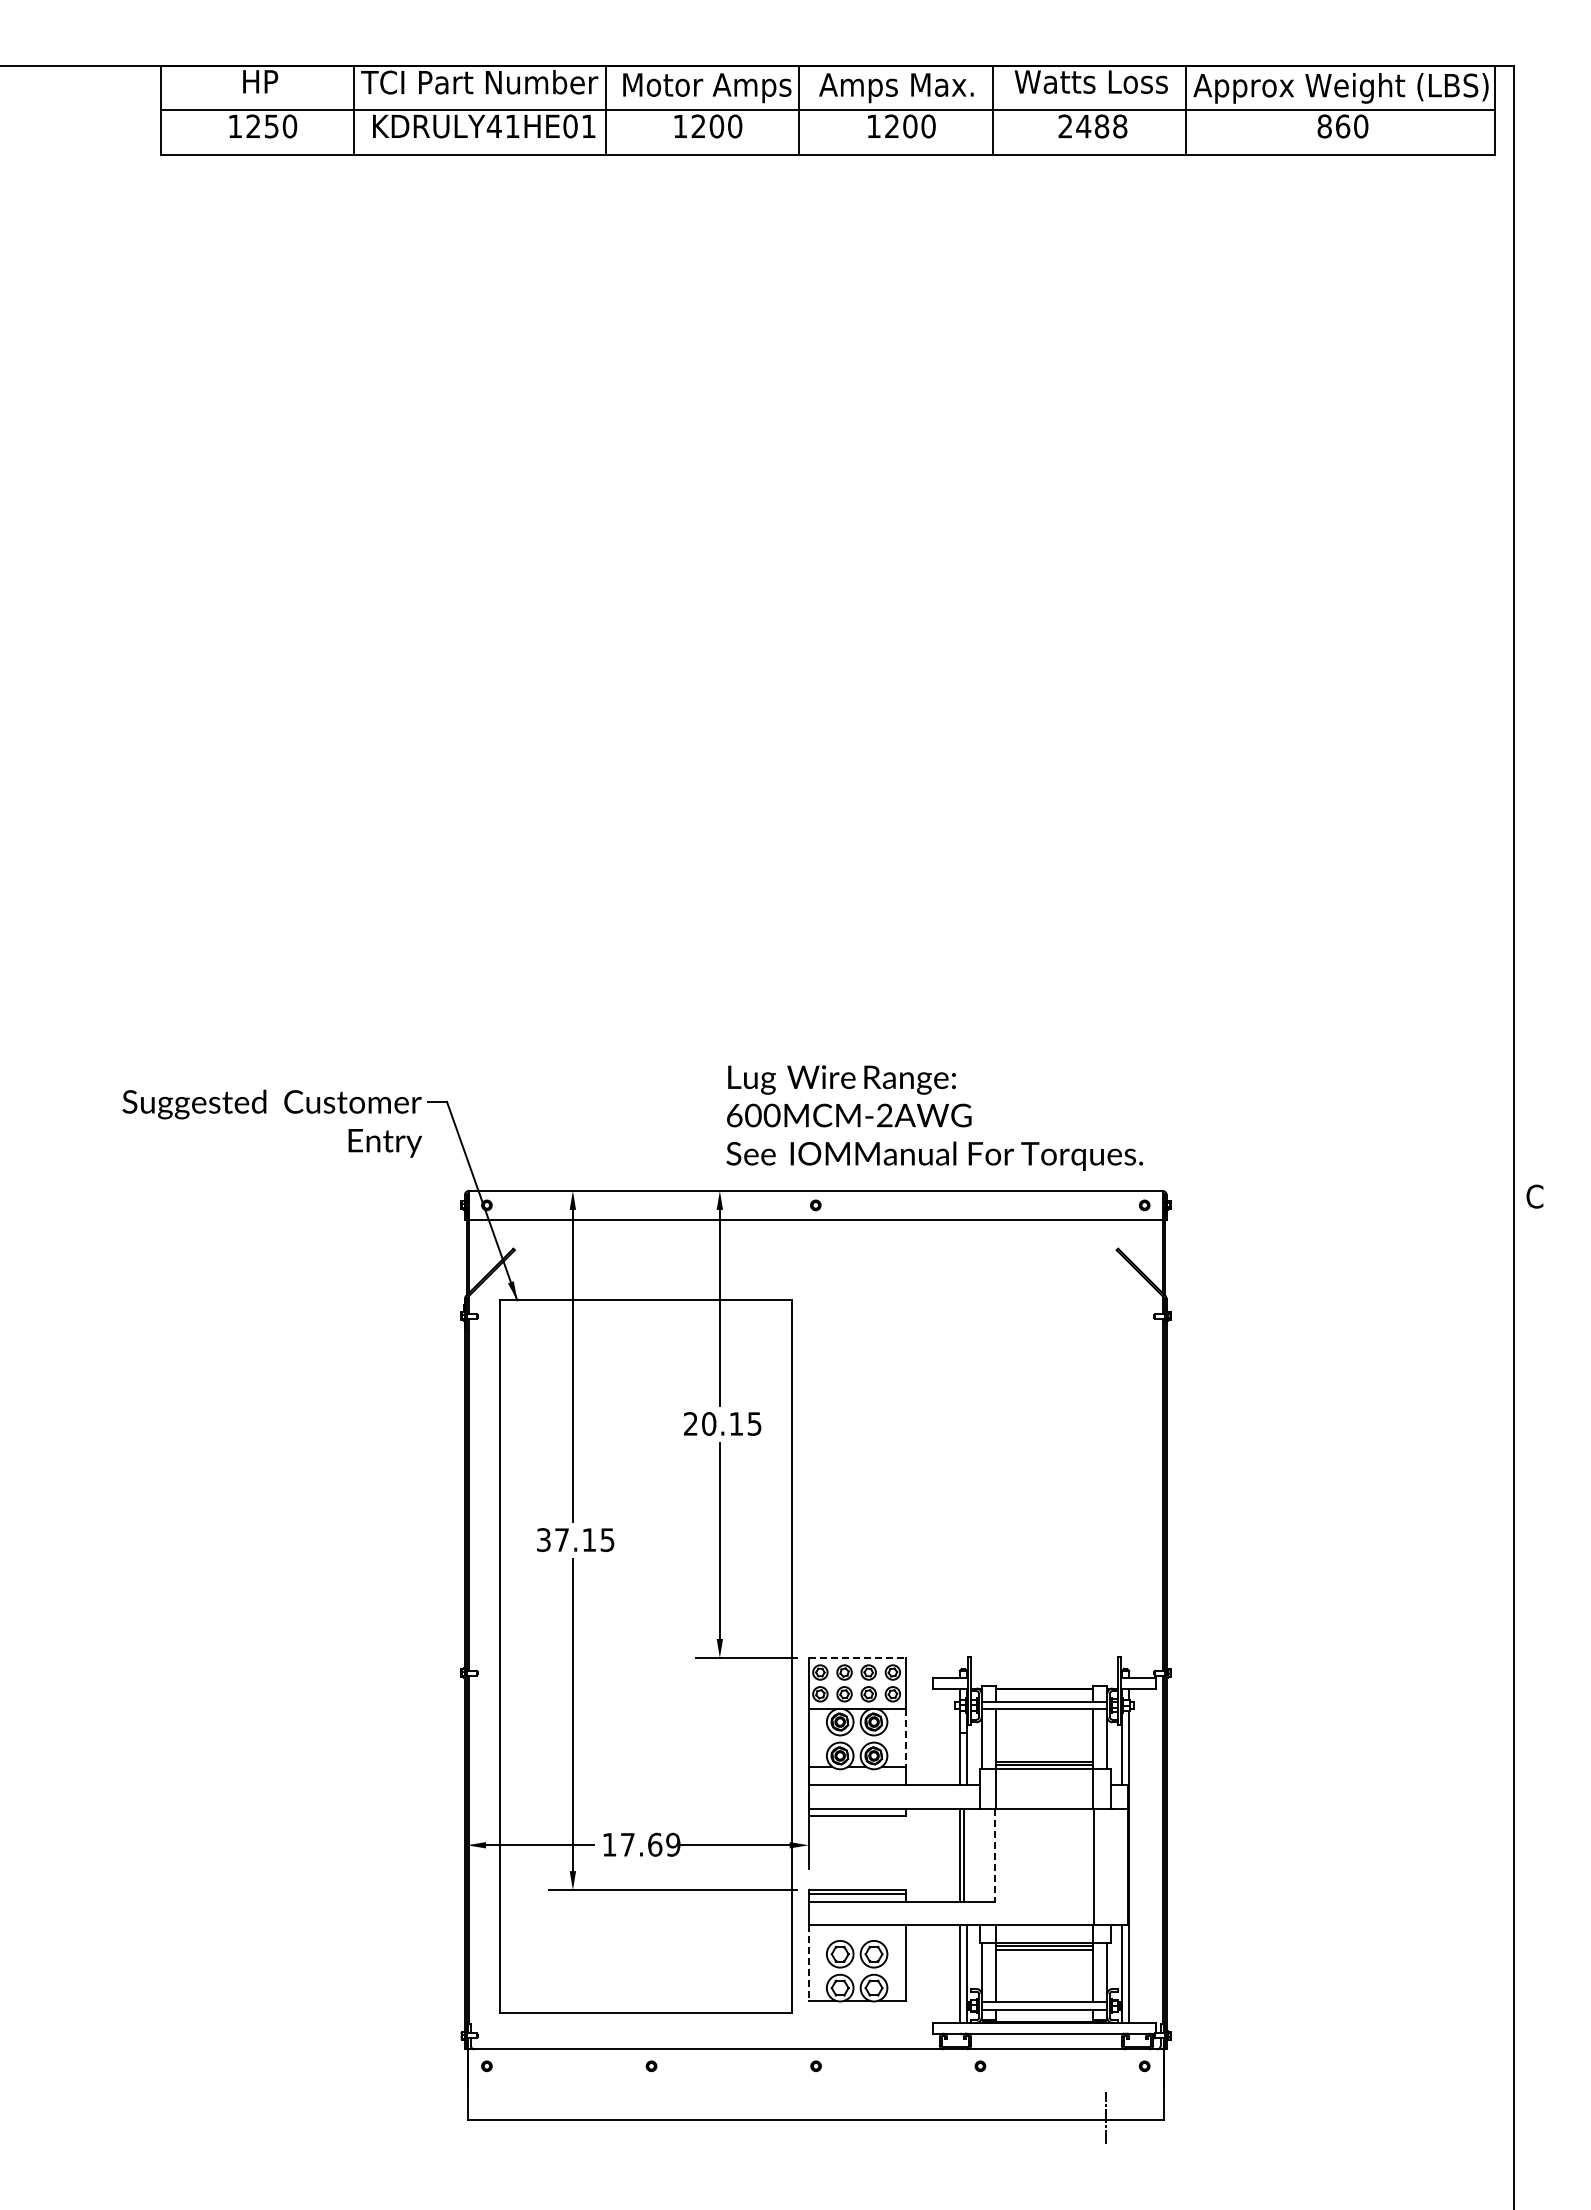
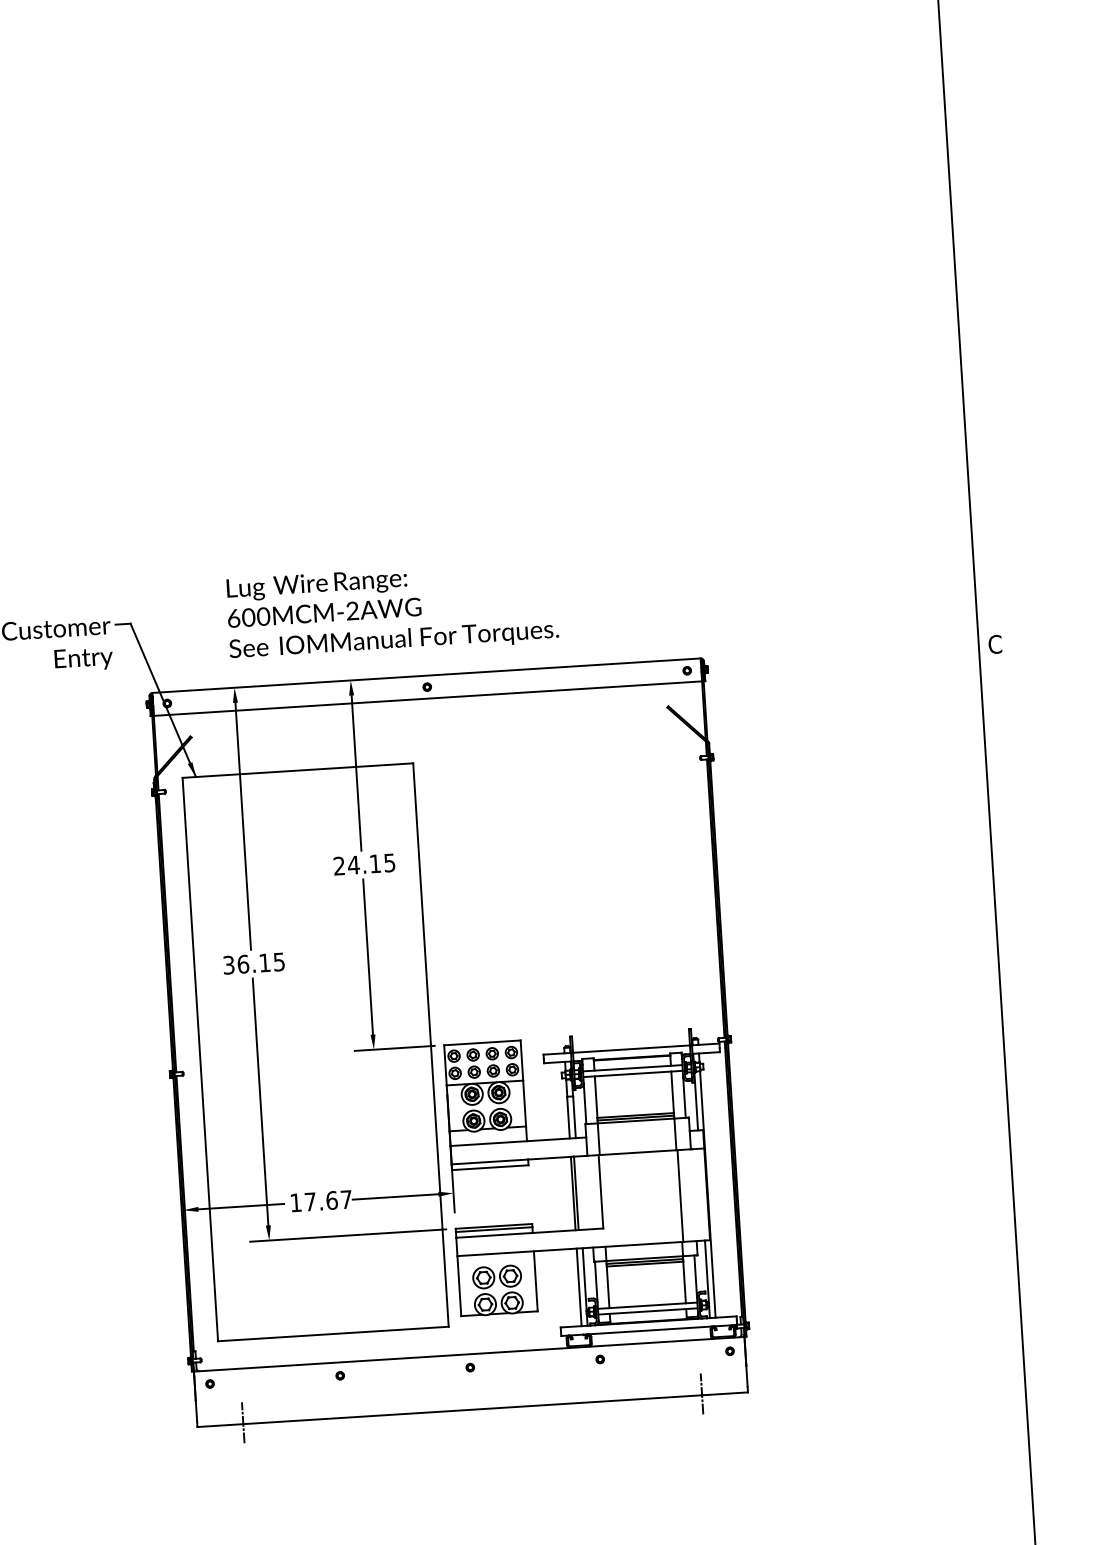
text: (934, 1117) -> (392, 610), moved
text: (708, 1423) -> (353, 864), 20.15 -> 24.15
text: (562, 1539) -> (243, 963), 37.15 -> 36.15
line: (857, 1658) -> (482, 1043), dashed -> solid
line: (1044, 1677) -> (631, 1048), added
line: (905, 1738) -> (524, 1104), dashed -> solid
text: (673, 1844) -> (346, 1199), 17.69 -> 17.67
line: (994, 1855) -> (600, 1192), dashed -> solid
line: (808, 1962) -> (459, 1285), dashed -> solid
line: (525, 2117) -> (243, 1422), added

